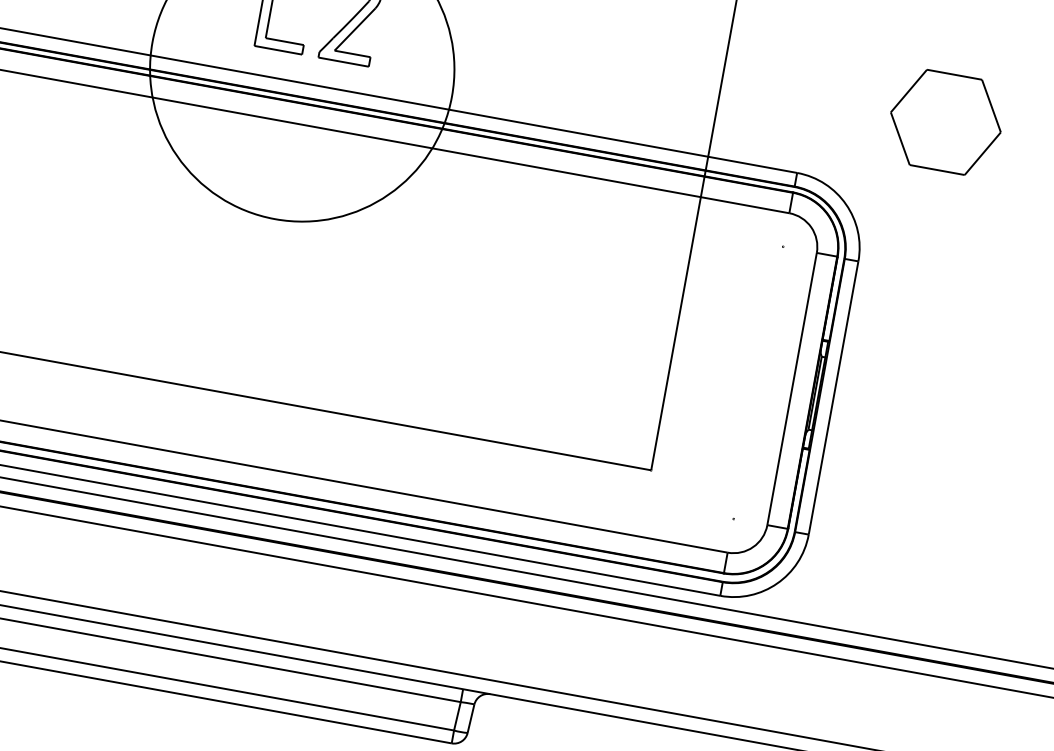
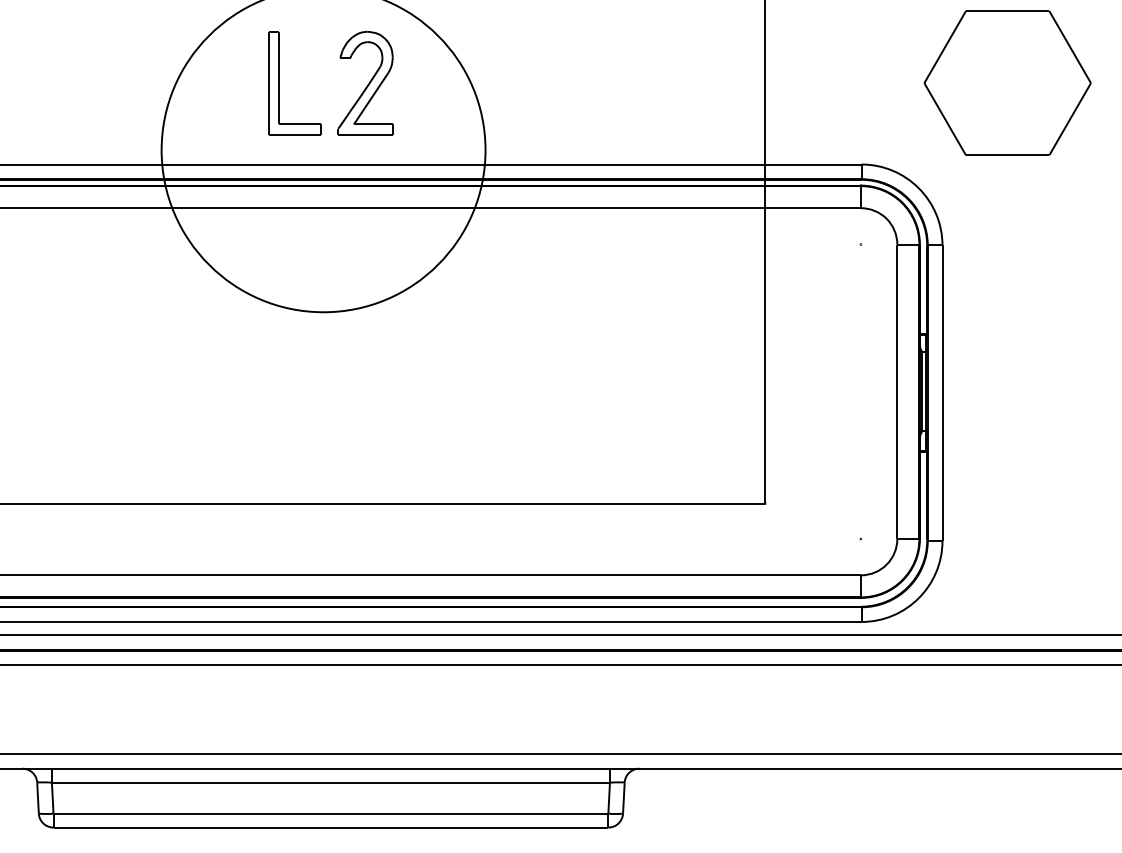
part: (945, 122) -> (1007, 83), size x1.4

